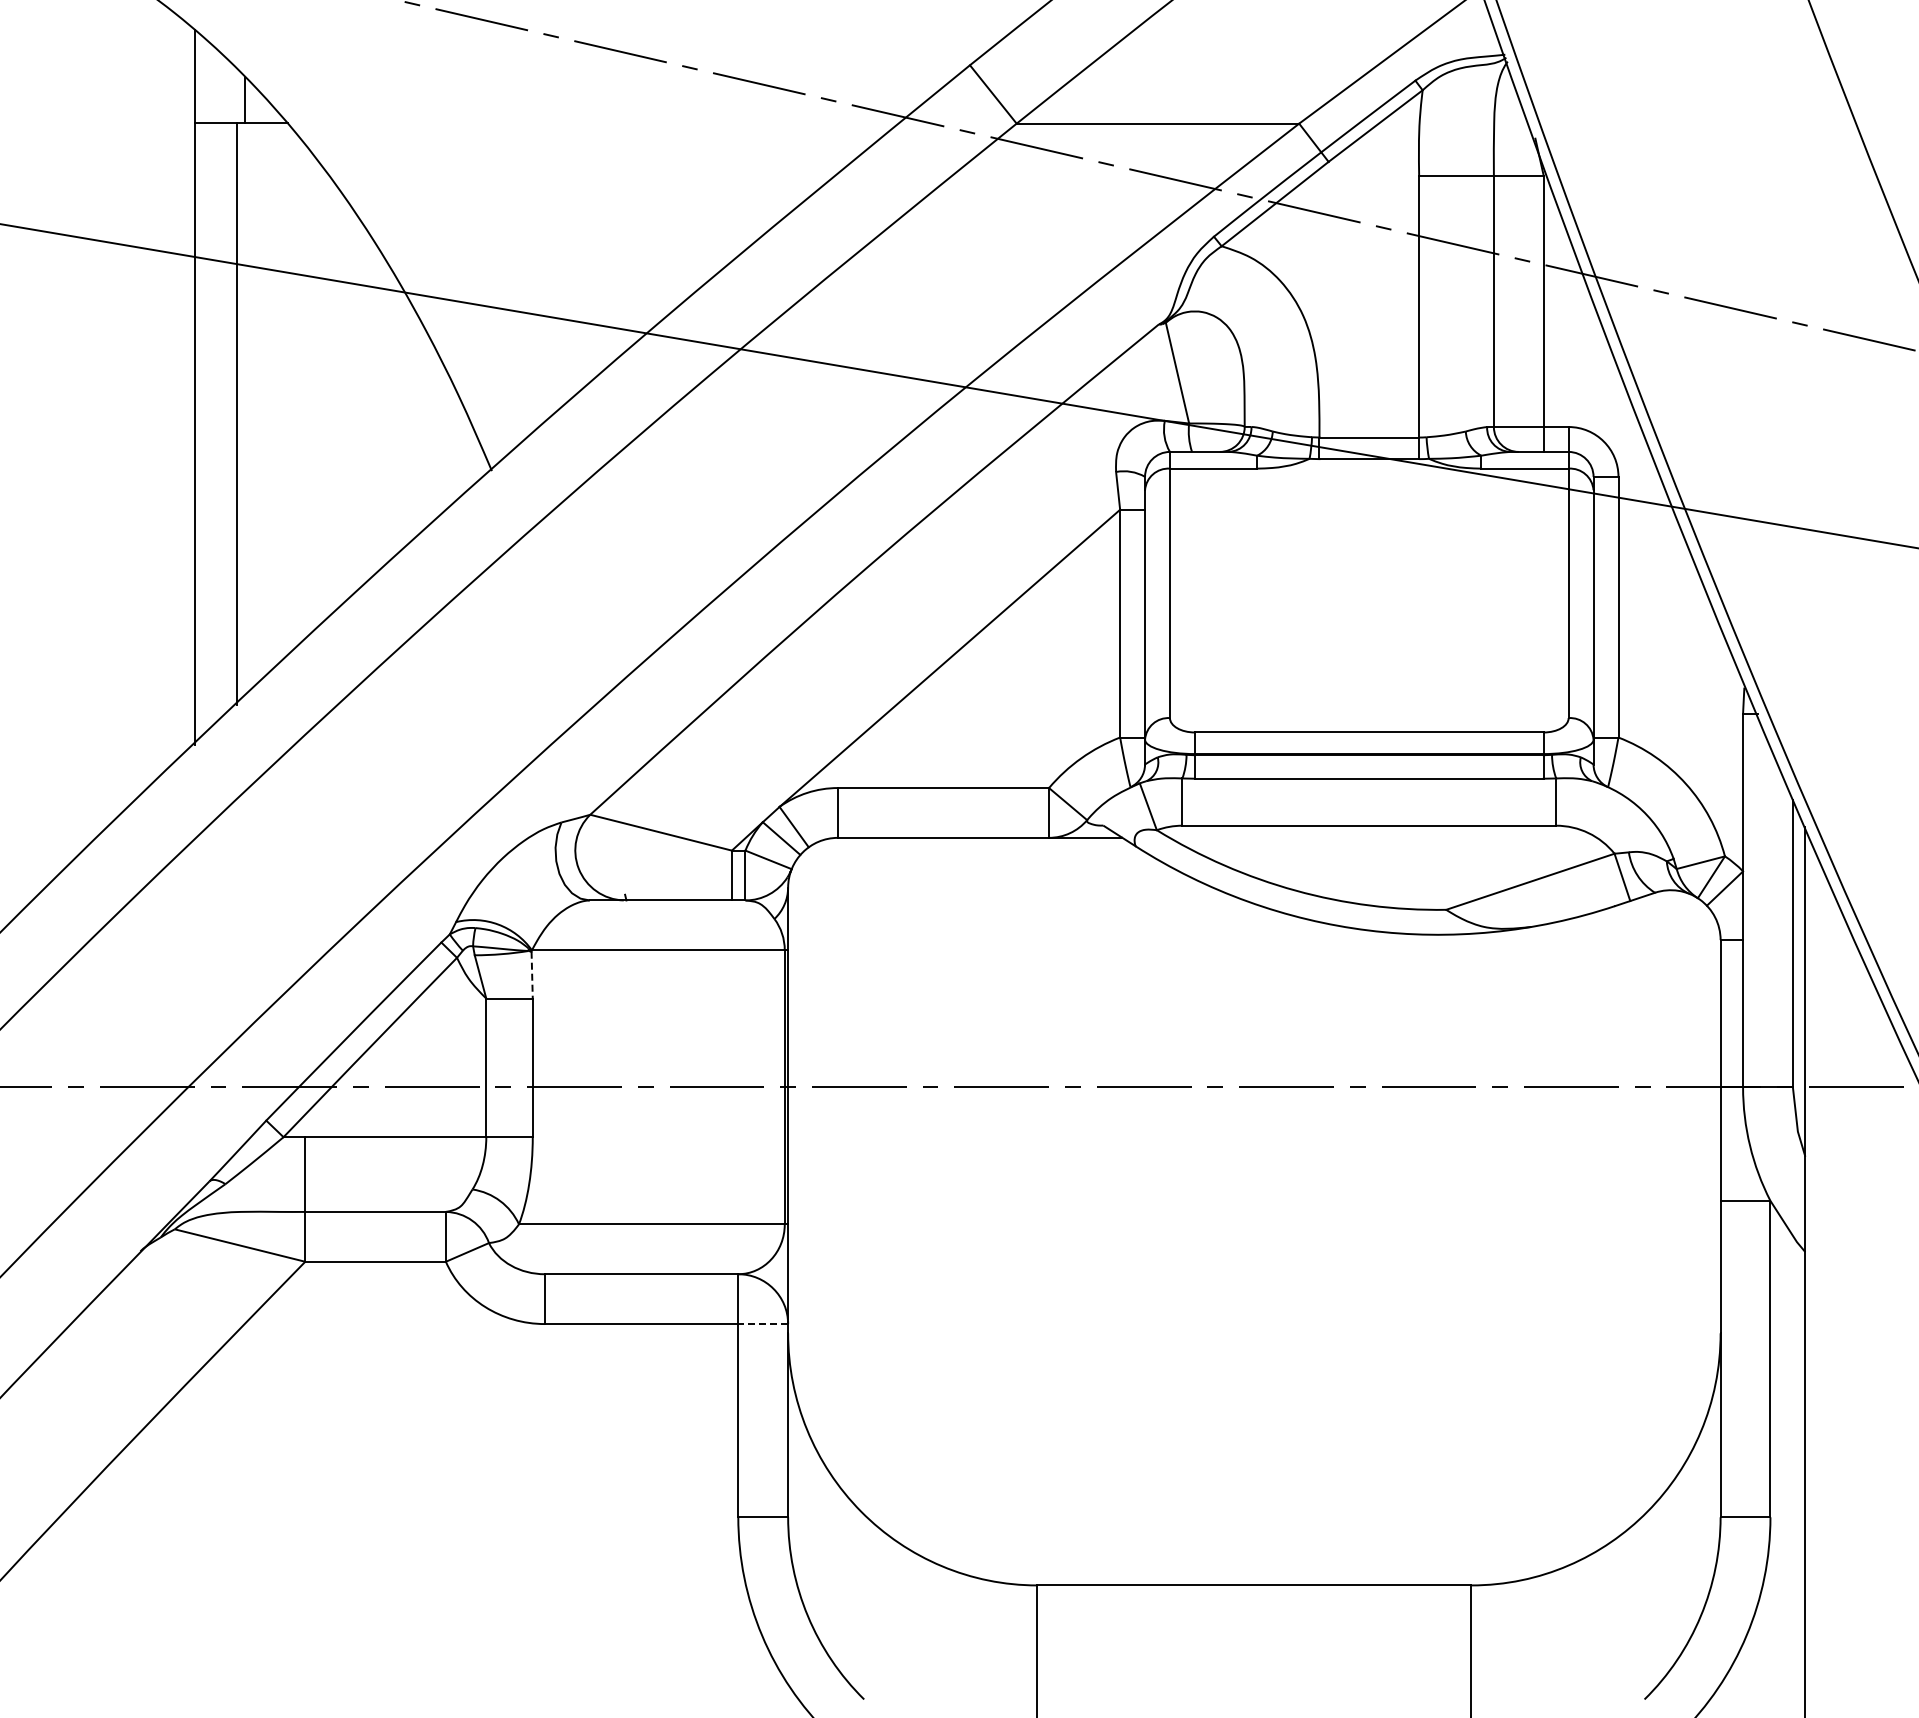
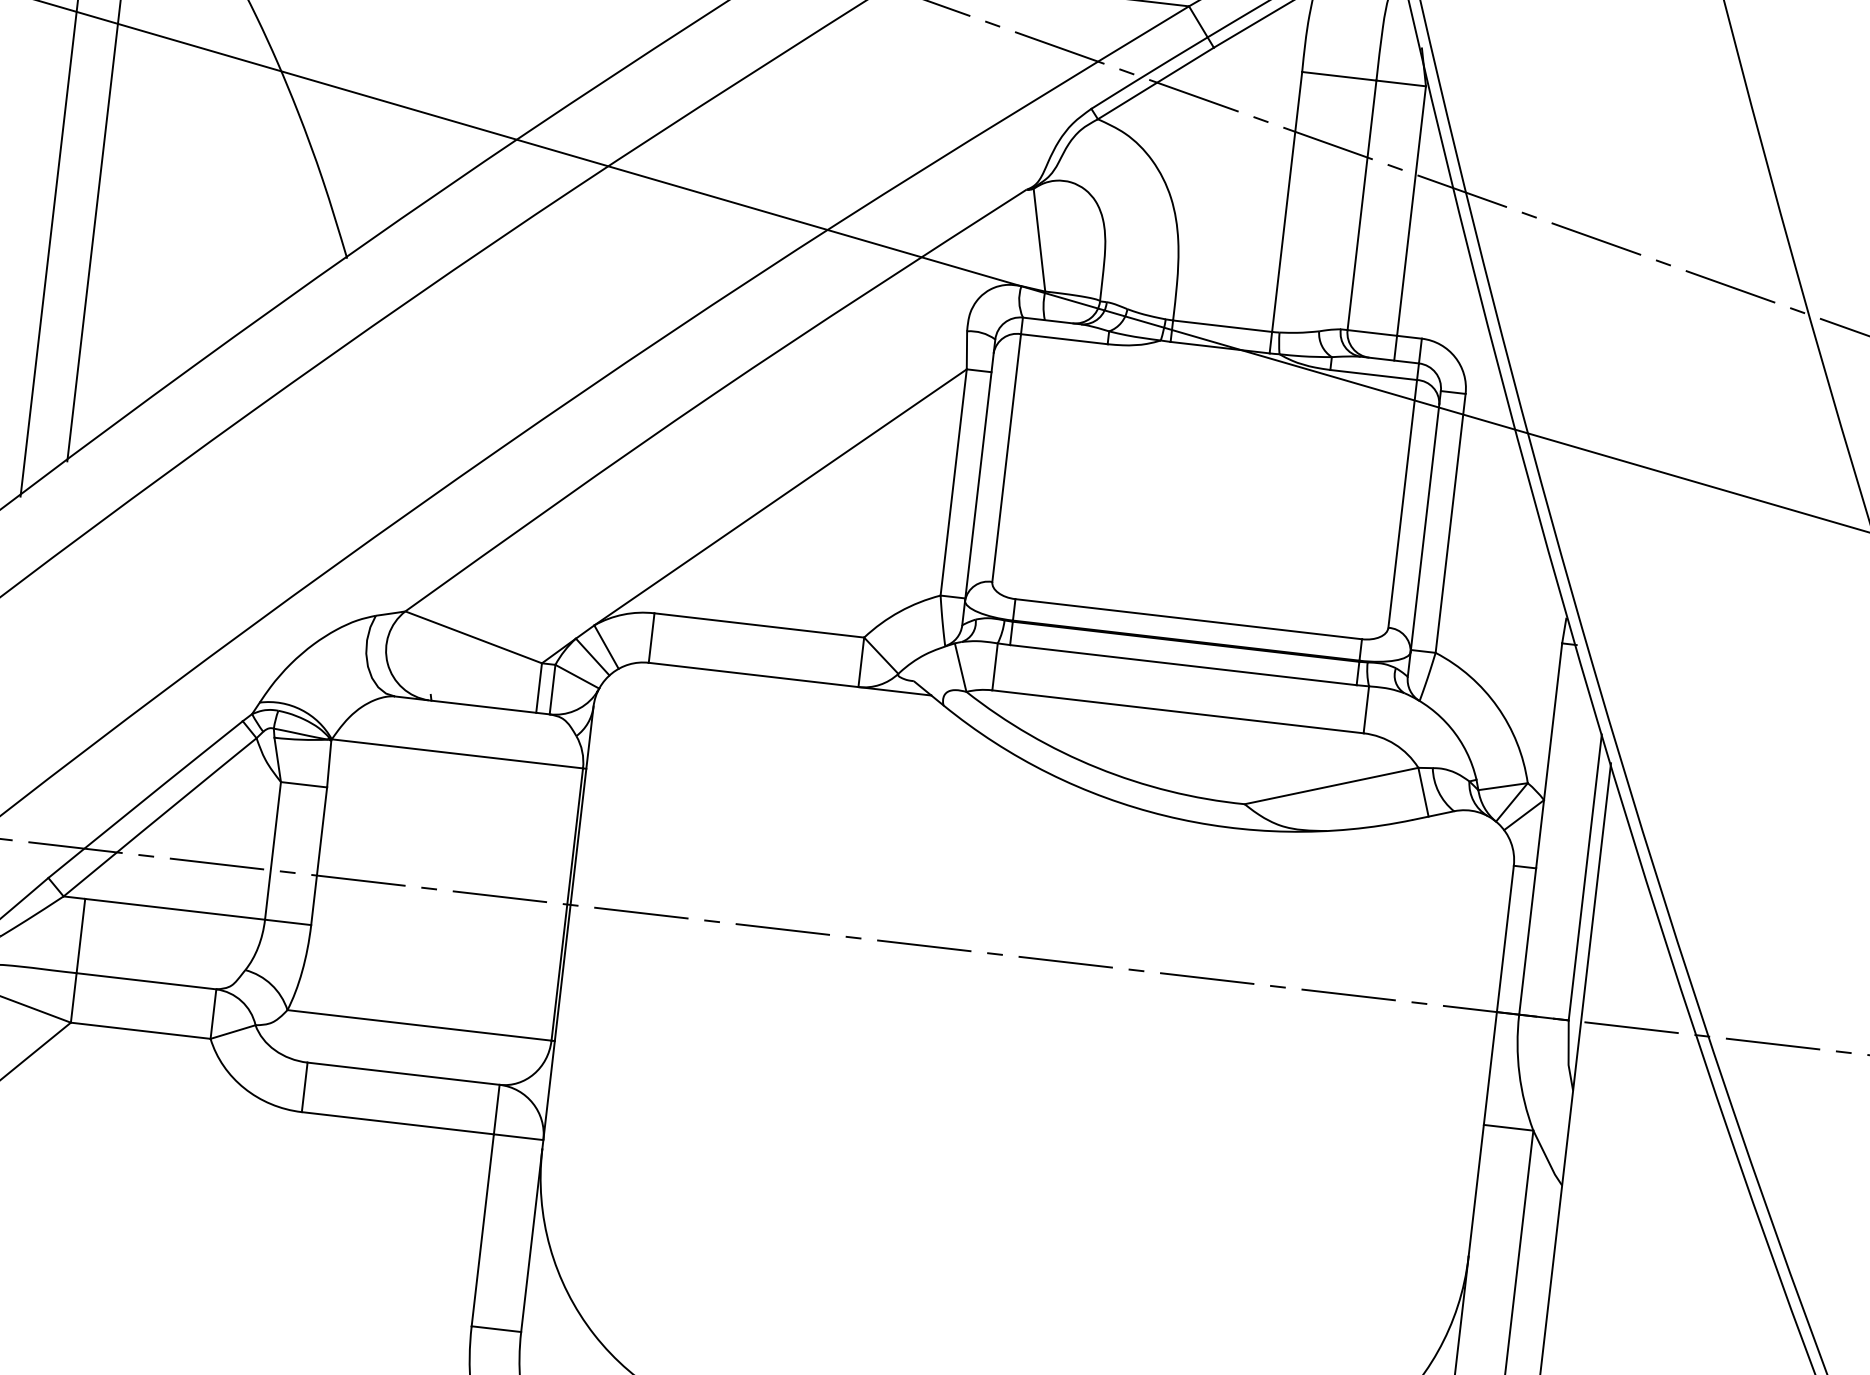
line: (532, 975) -> (329, 764), dashed -> solid
line: (763, 1324) -> (518, 1137), dashed -> solid

